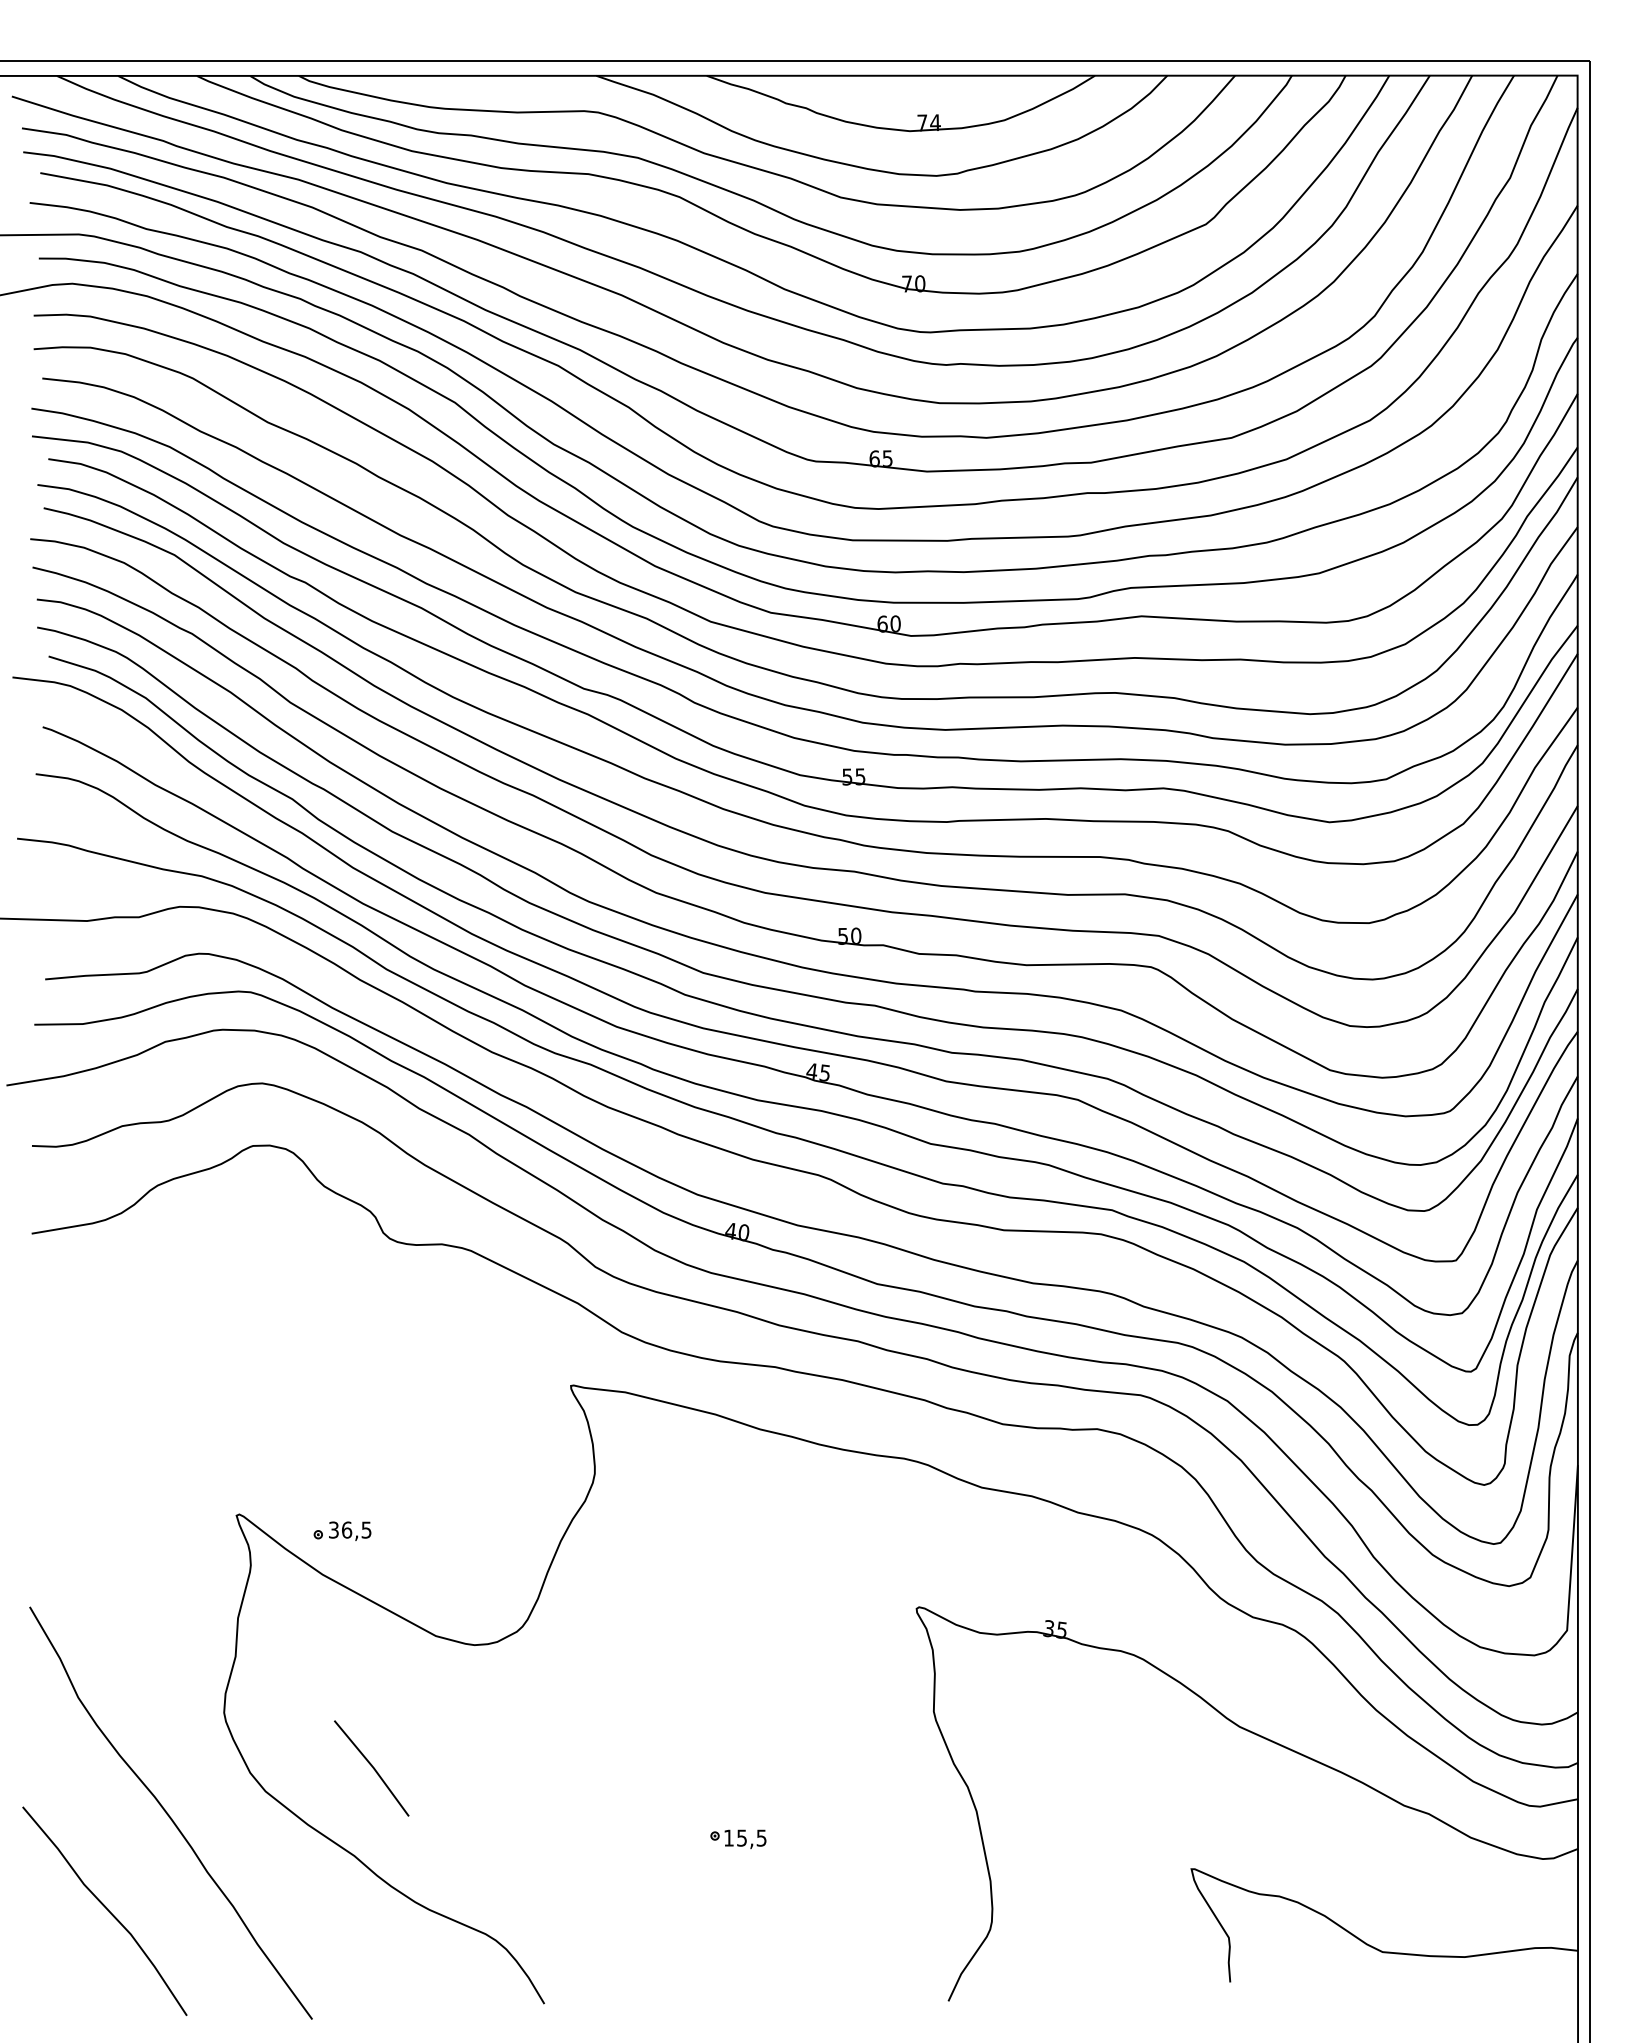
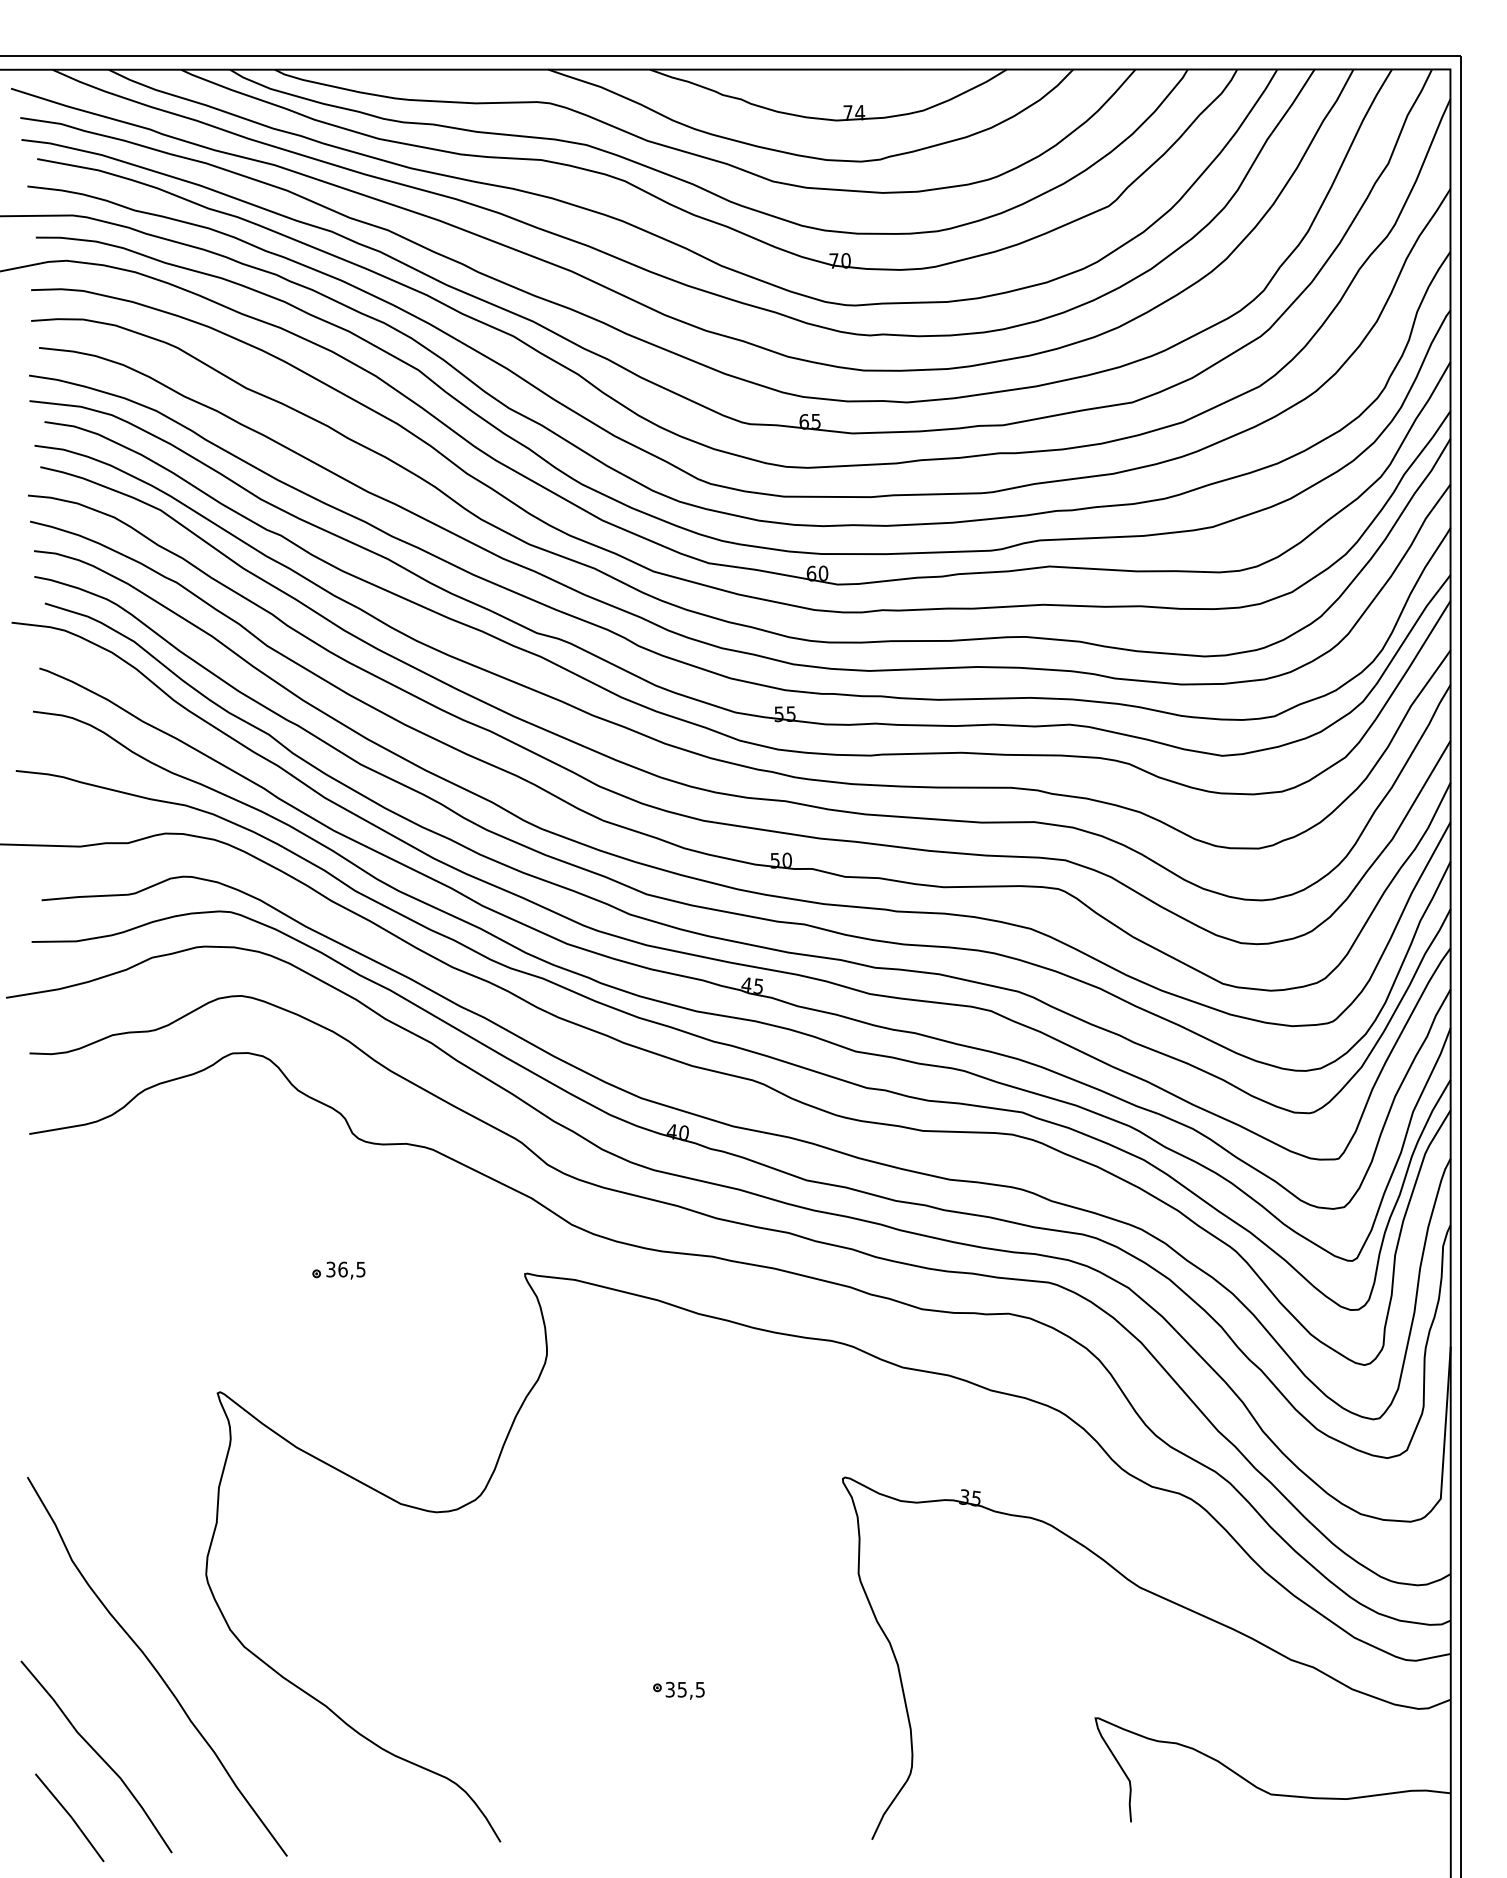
part: (342, 1530) -> (338, 1269), moved
line: (372, 1768) -> (70, 1817), moved
text: (728, 1837) -> (669, 1689), 15,5 -> 35,5

